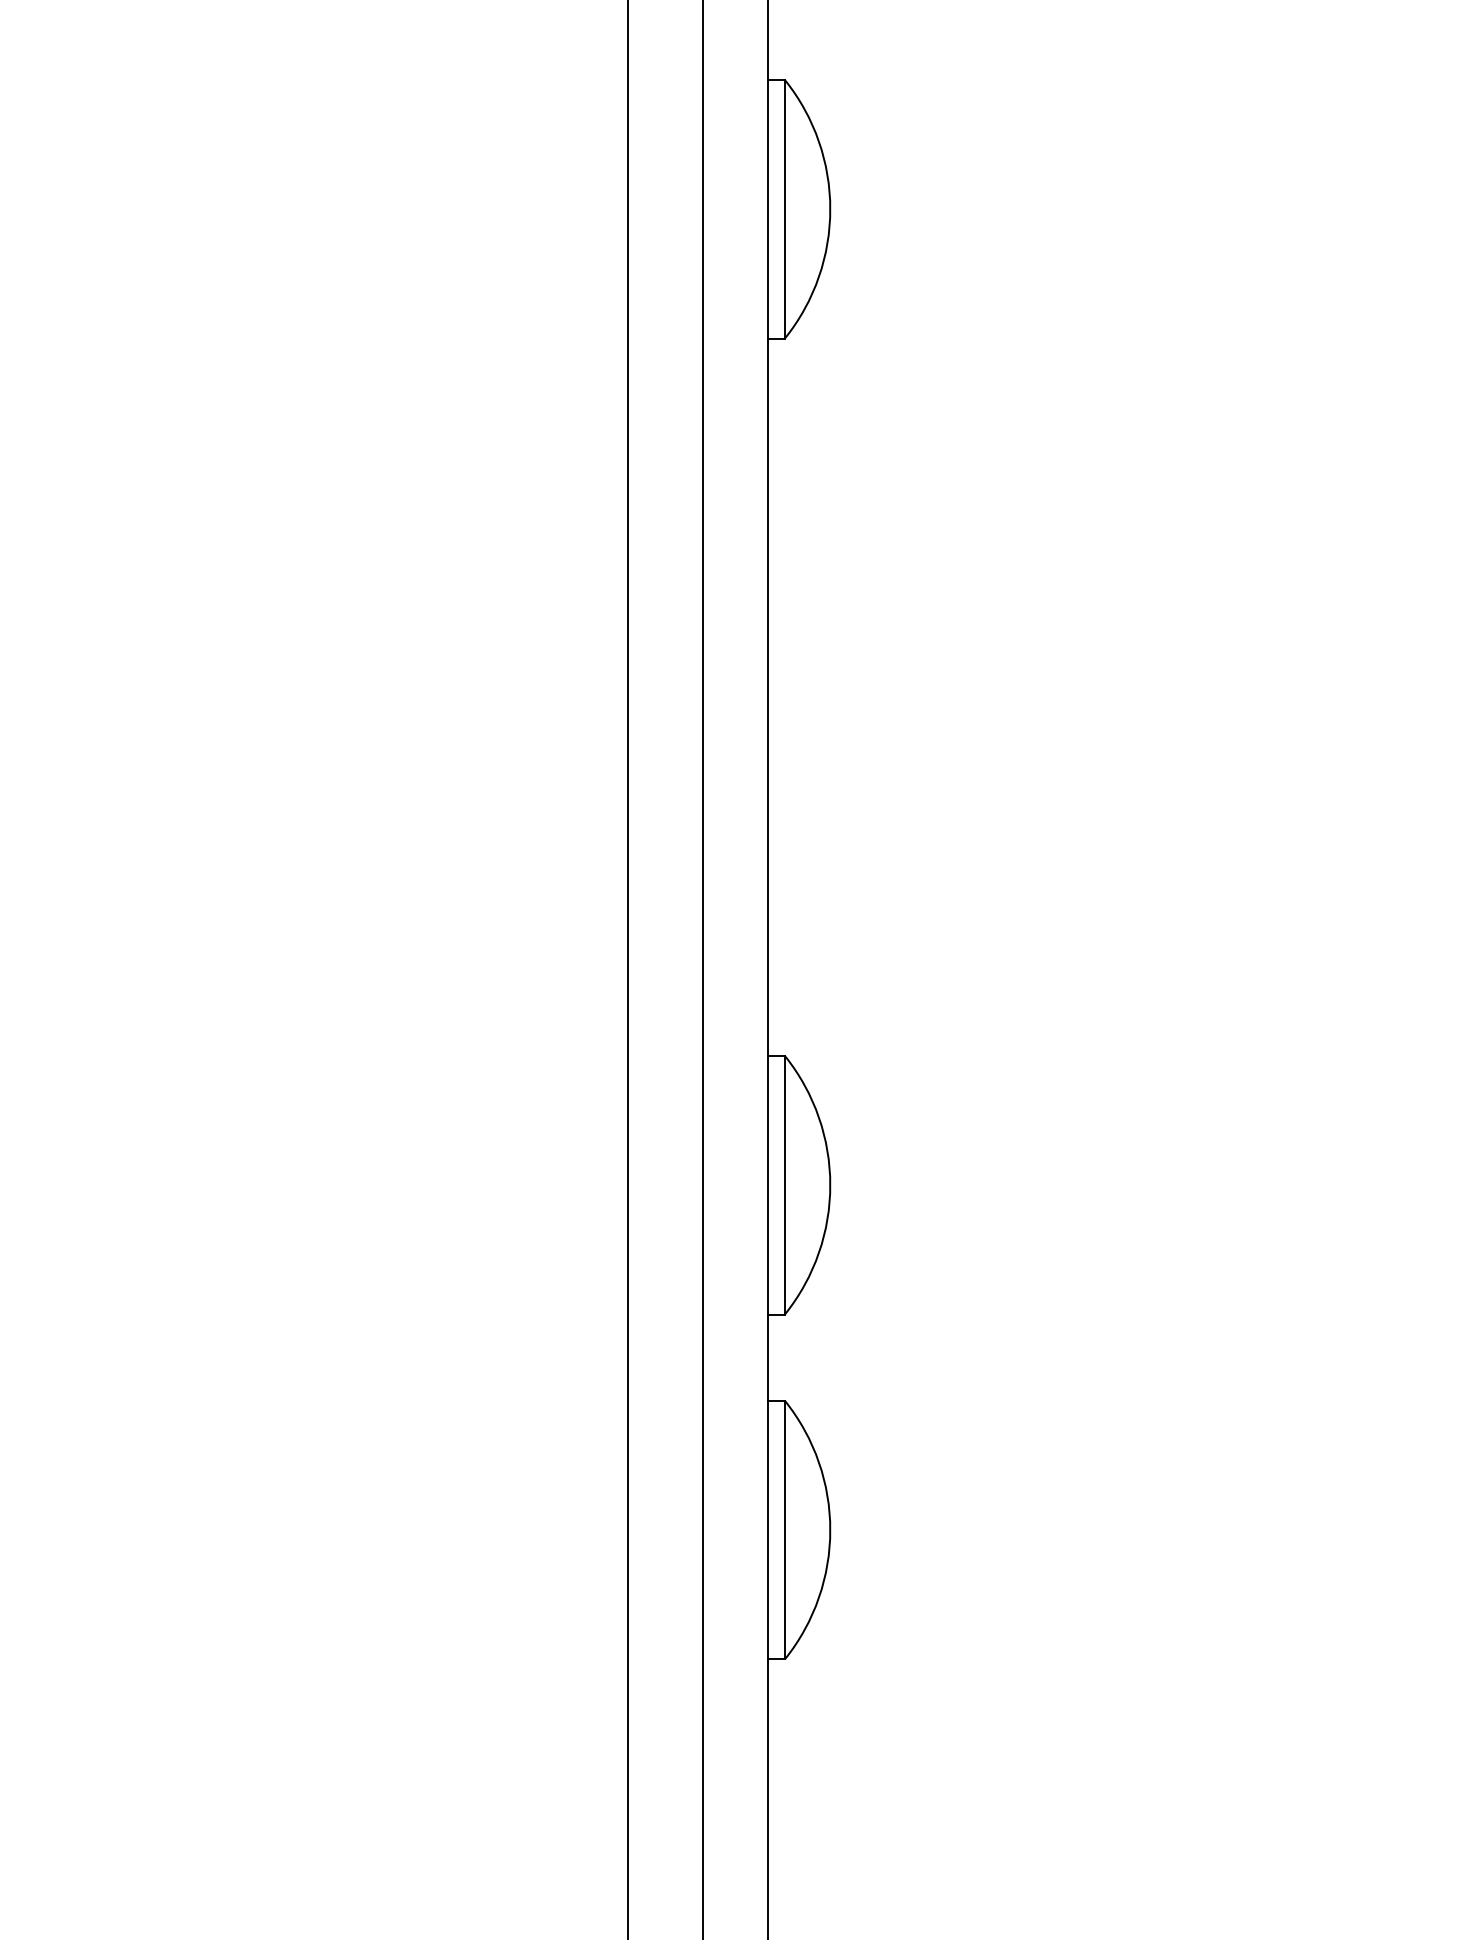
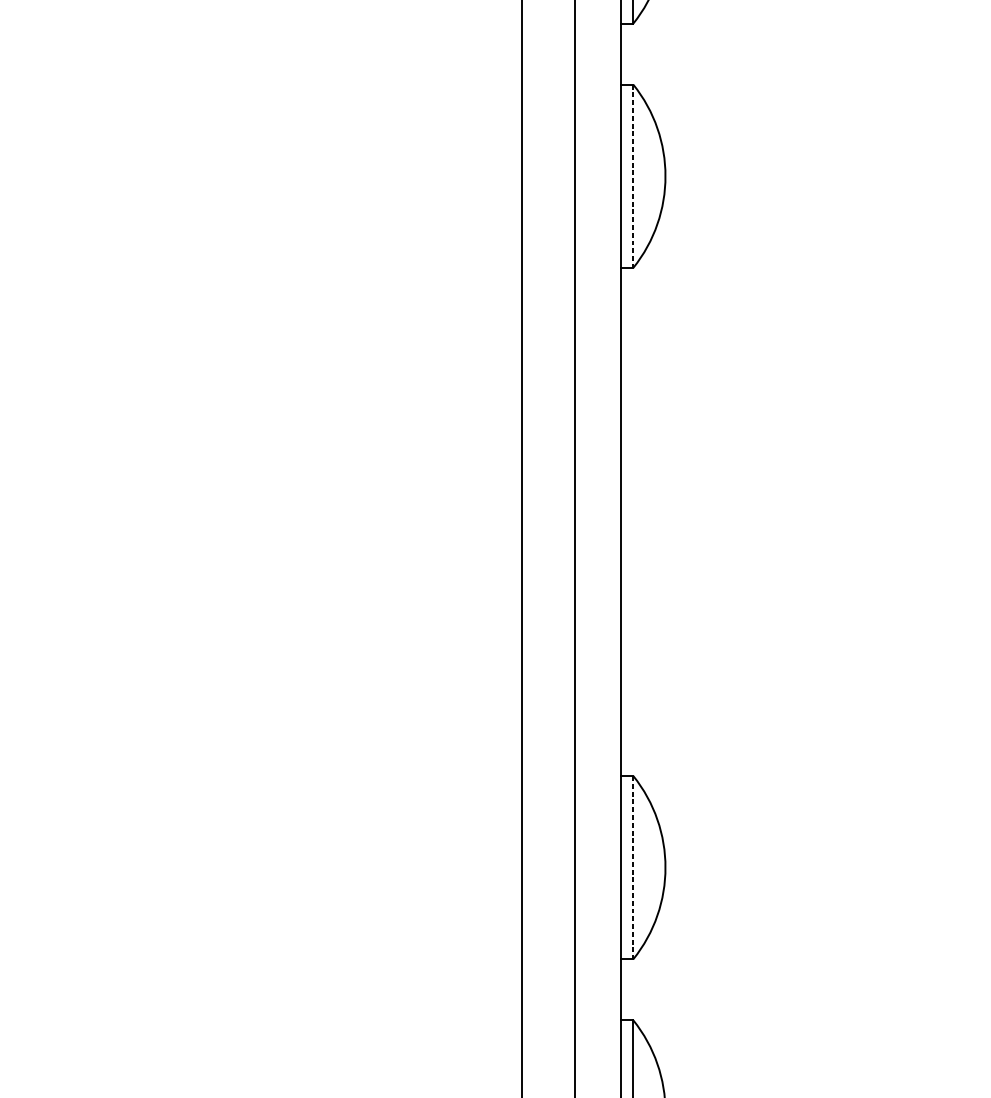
line: (784, 209) -> (633, 176), solid -> dashed
line: (784, 1185) -> (633, 867), solid -> dashed

